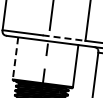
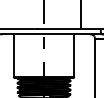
line: (64, 38) -> (59, 29), dashed -> solid
line: (15, 59) -> (13, 56), dashed -> solid

